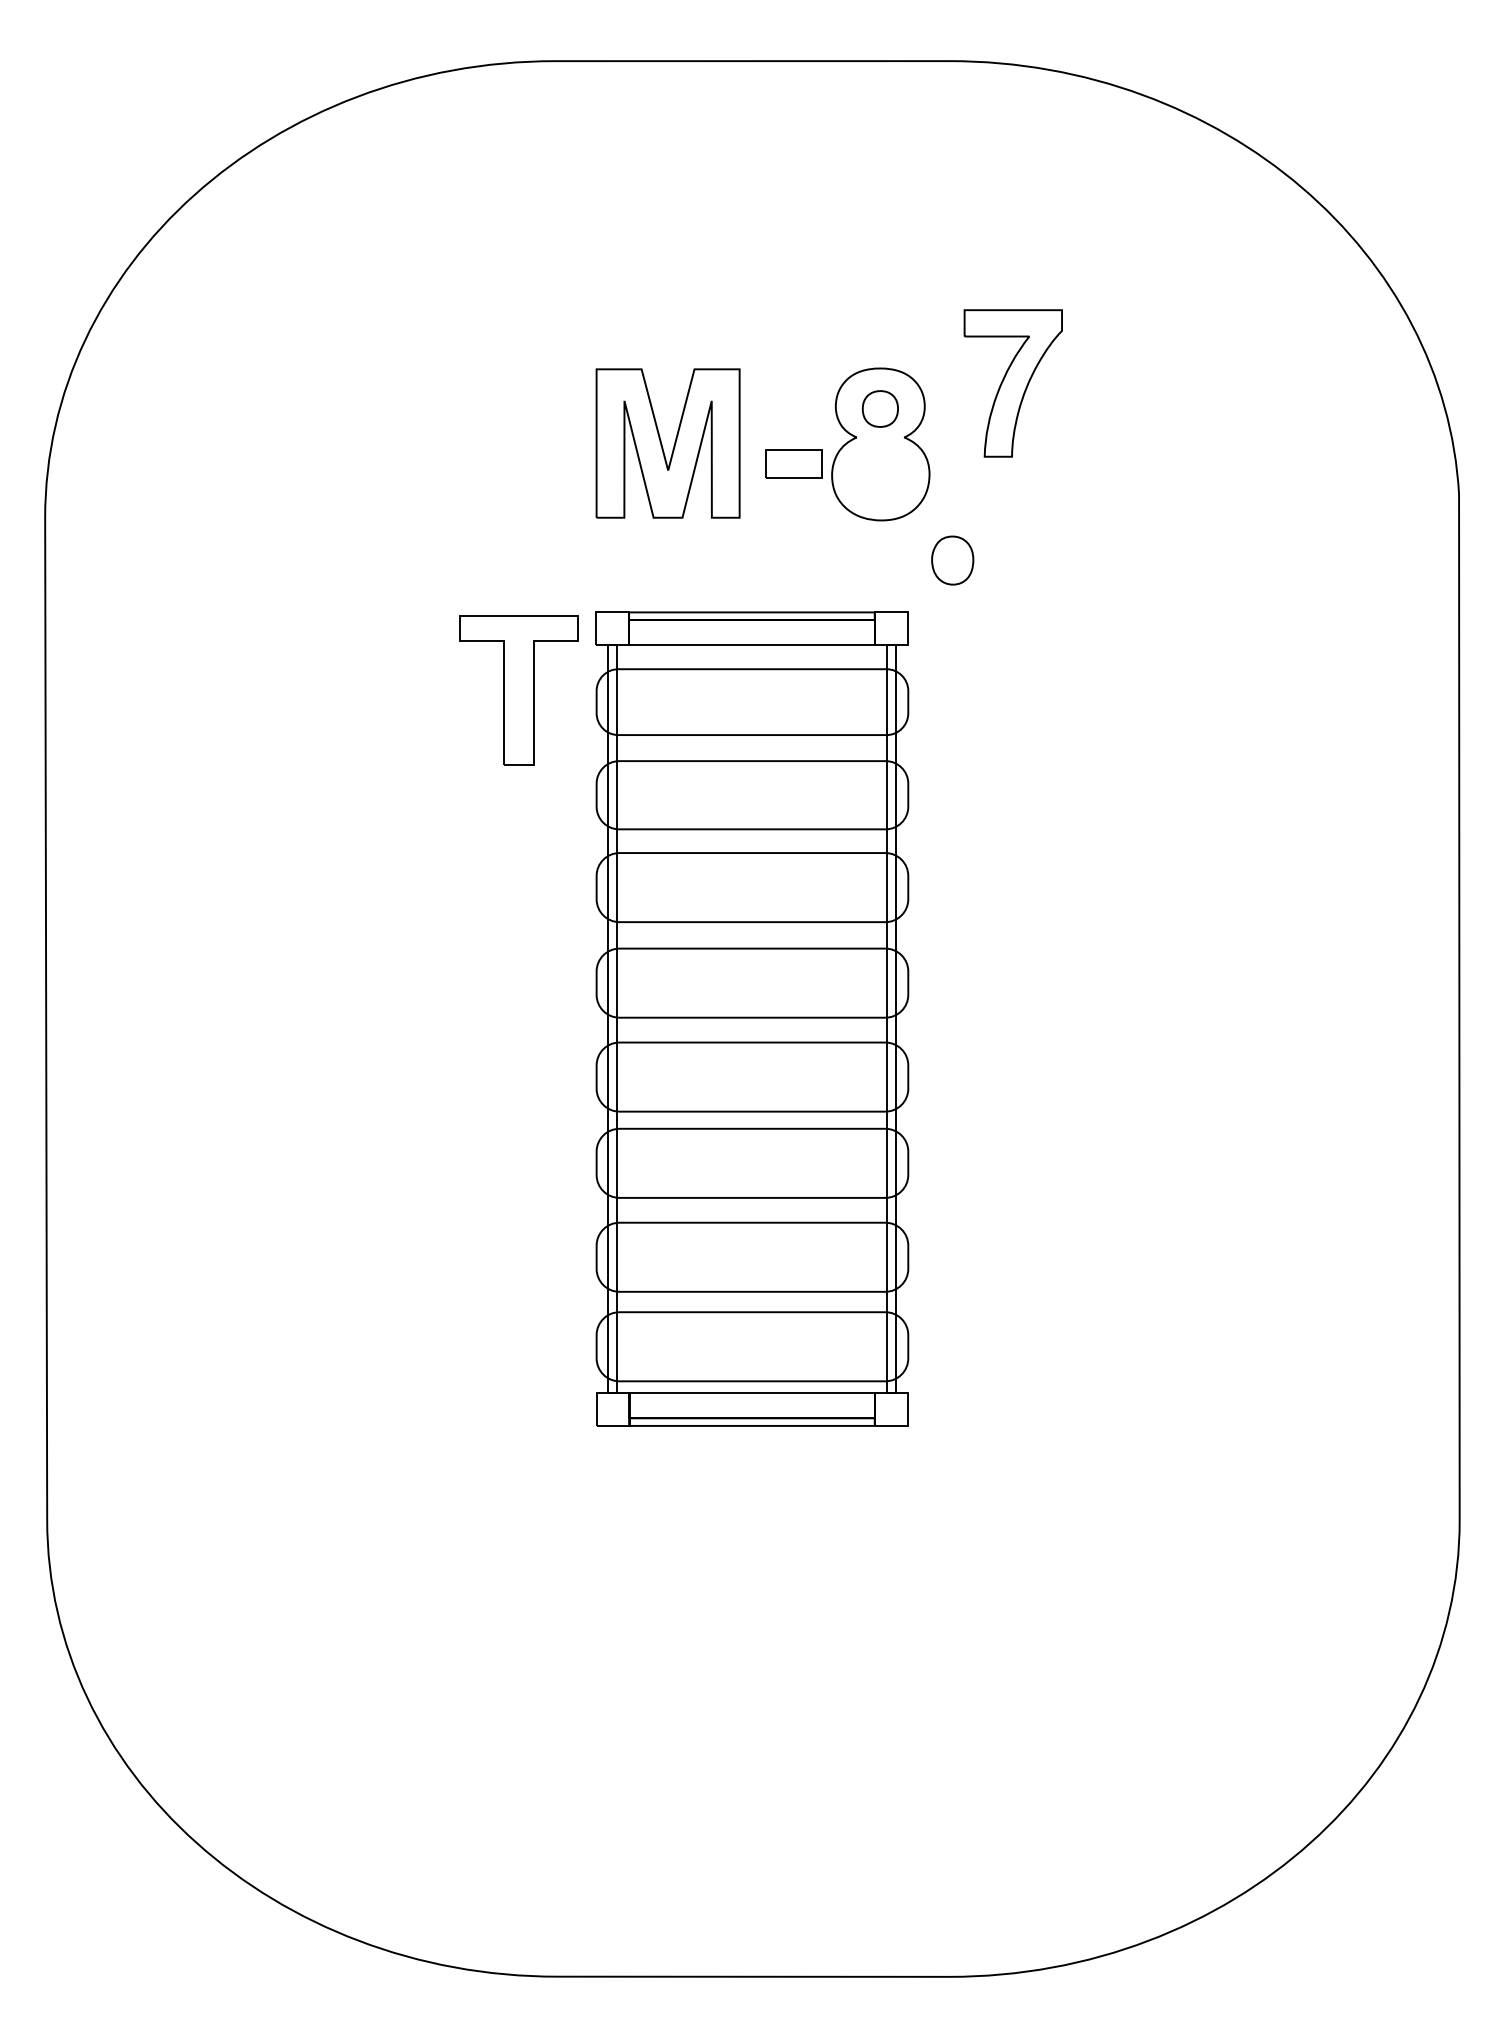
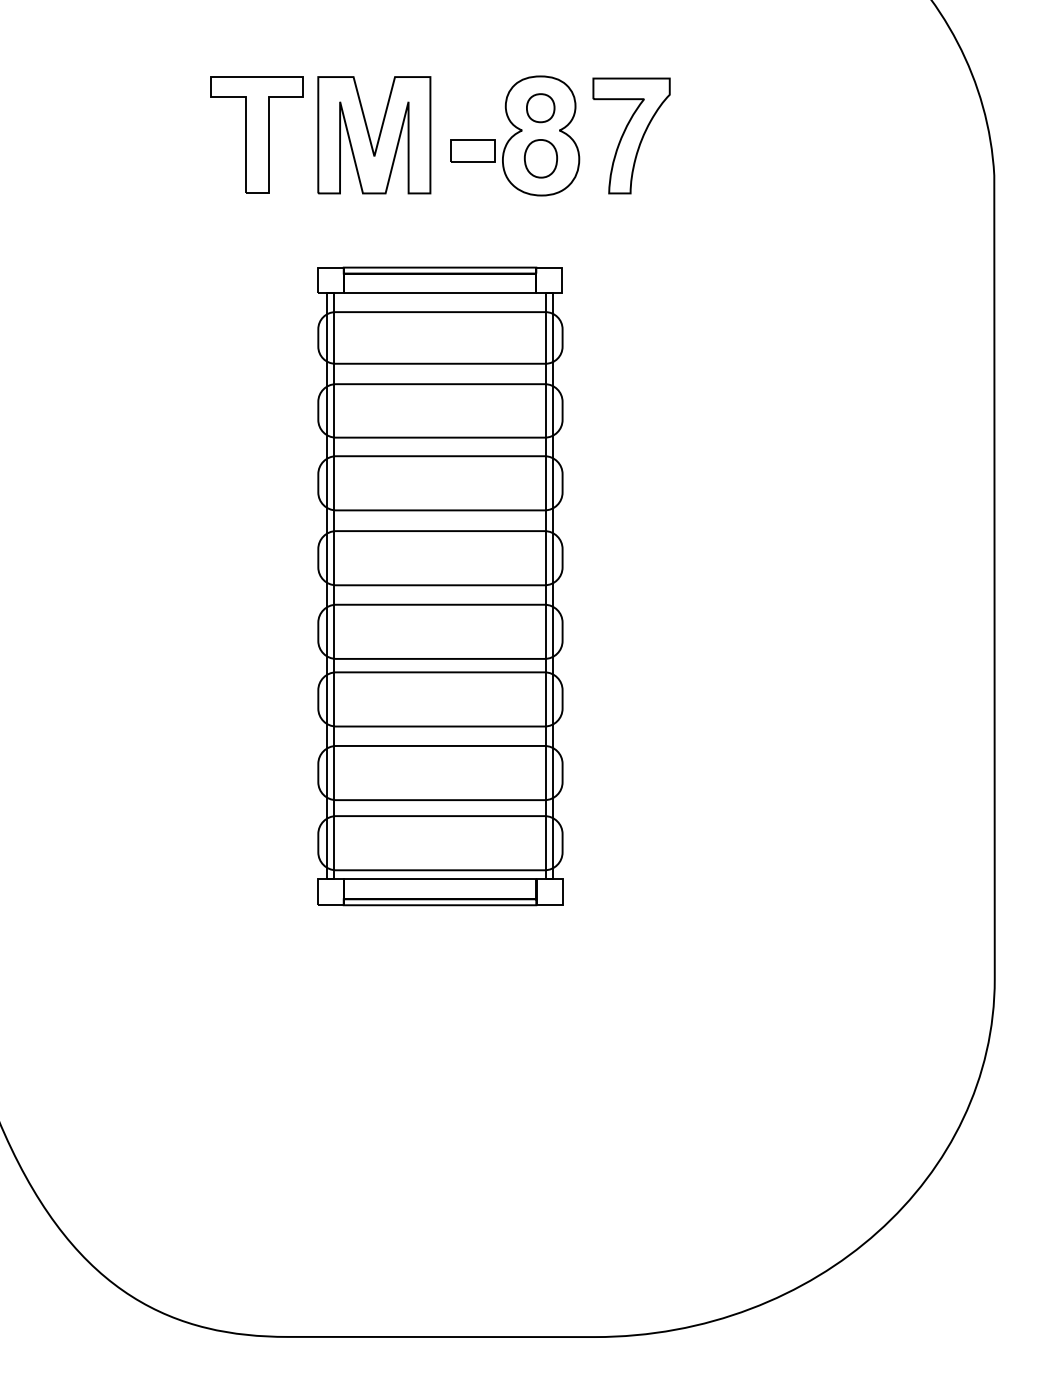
part: (1012, 383) -> (630, 136), moved
part: (952, 560) -> (540, 158), moved
part: (518, 690) -> (257, 135), moved

